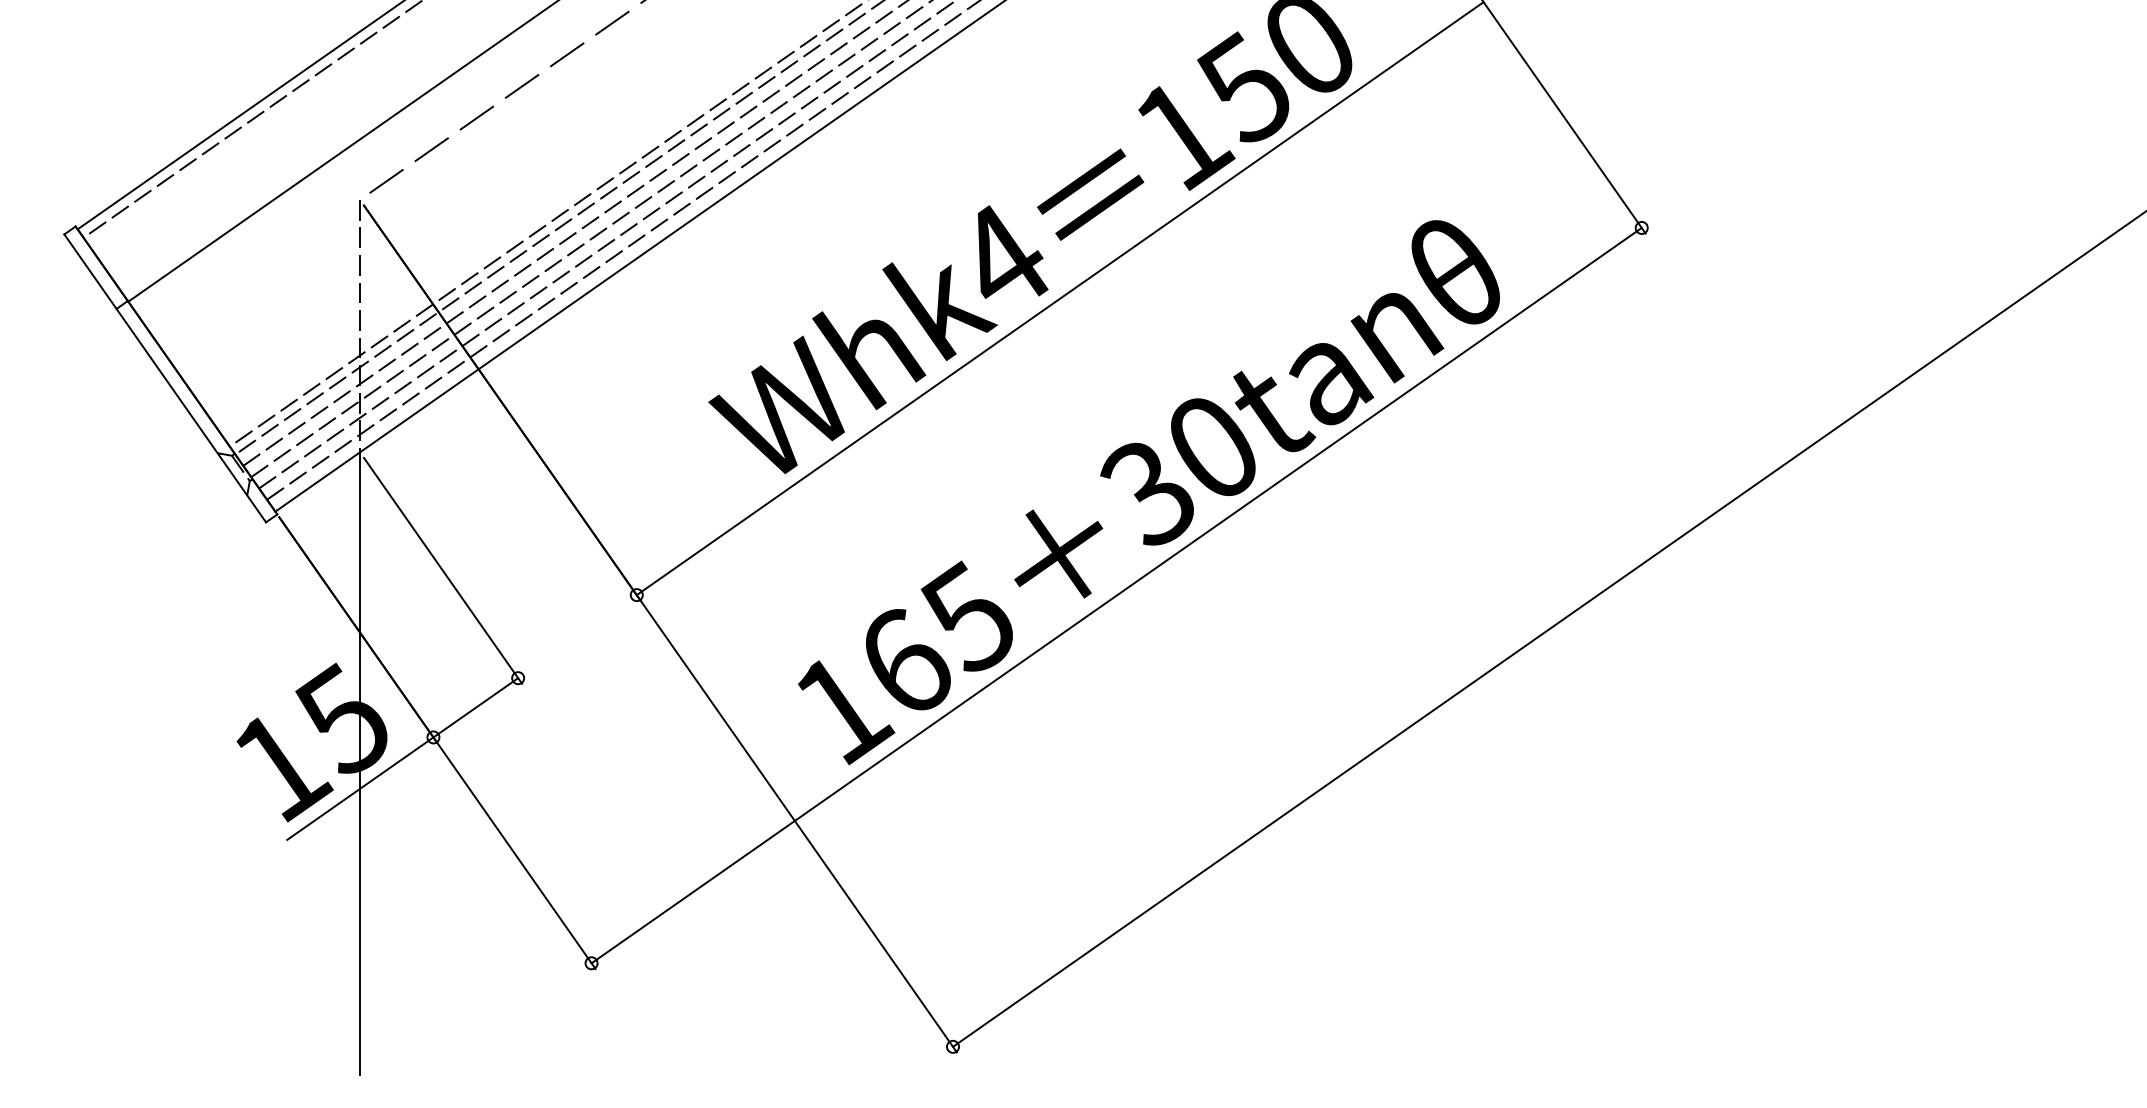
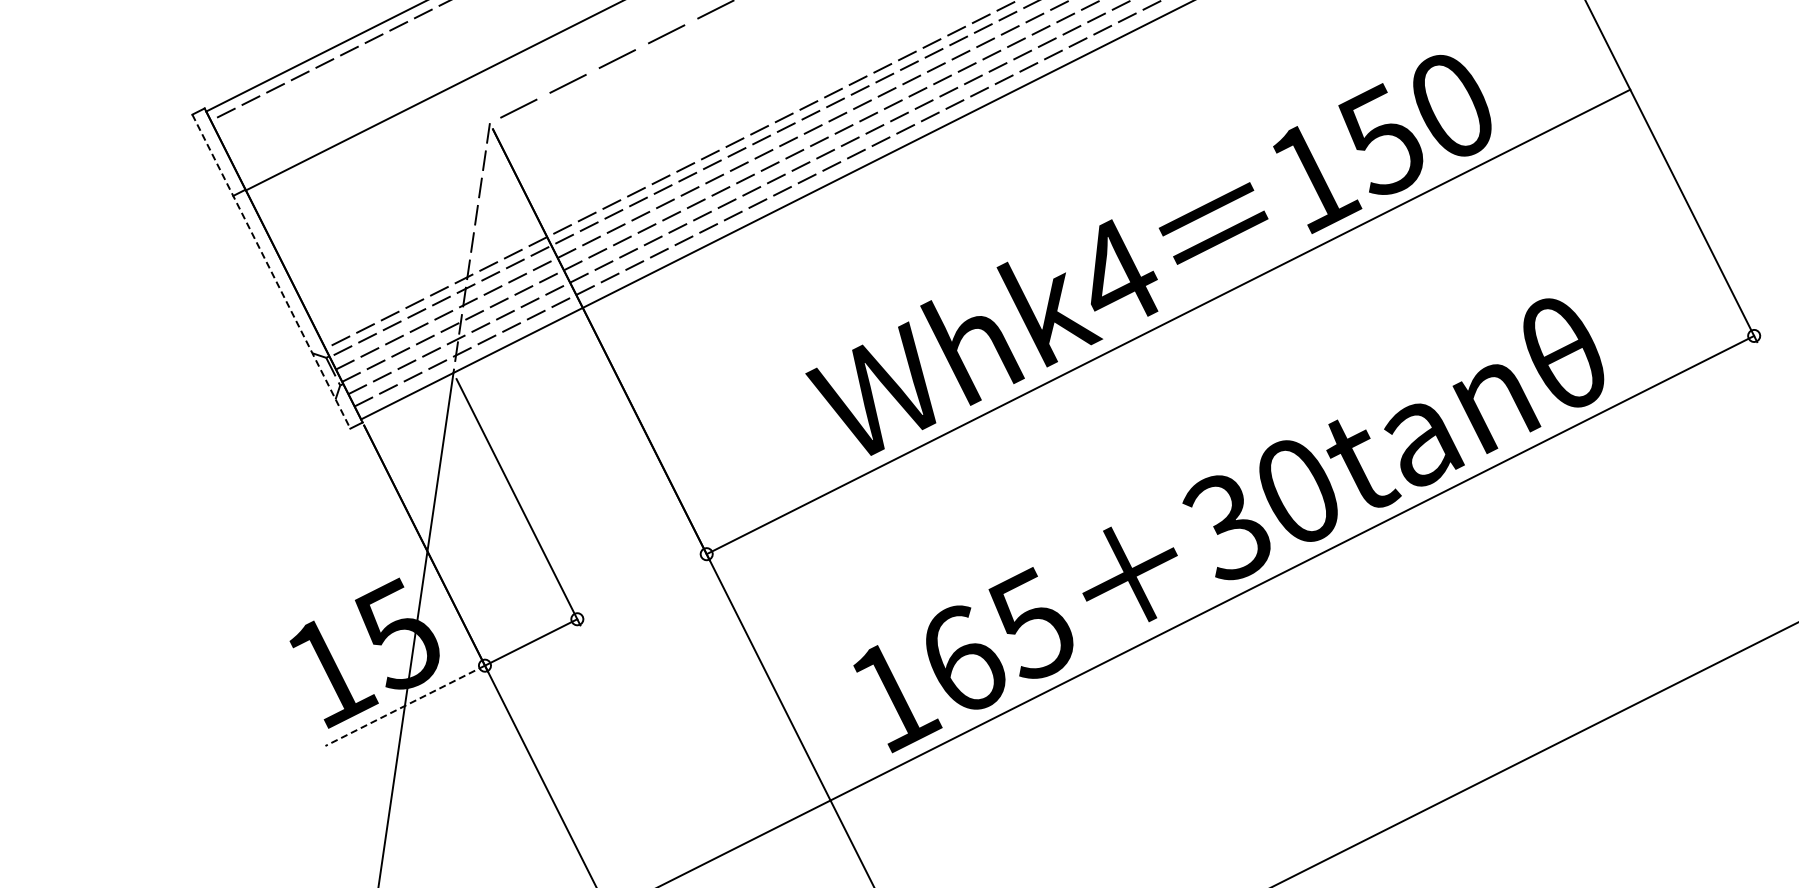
line: (165, 378) -> (271, 271), solid -> dashed
line: (359, 788) -> (404, 705), solid -> dashed

